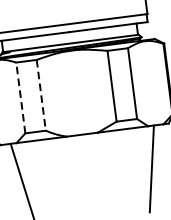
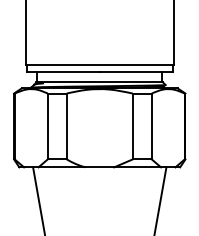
line: (40, 95) -> (66, 126), dashed -> solid
line: (20, 98) -> (47, 126), dashed -> solid

